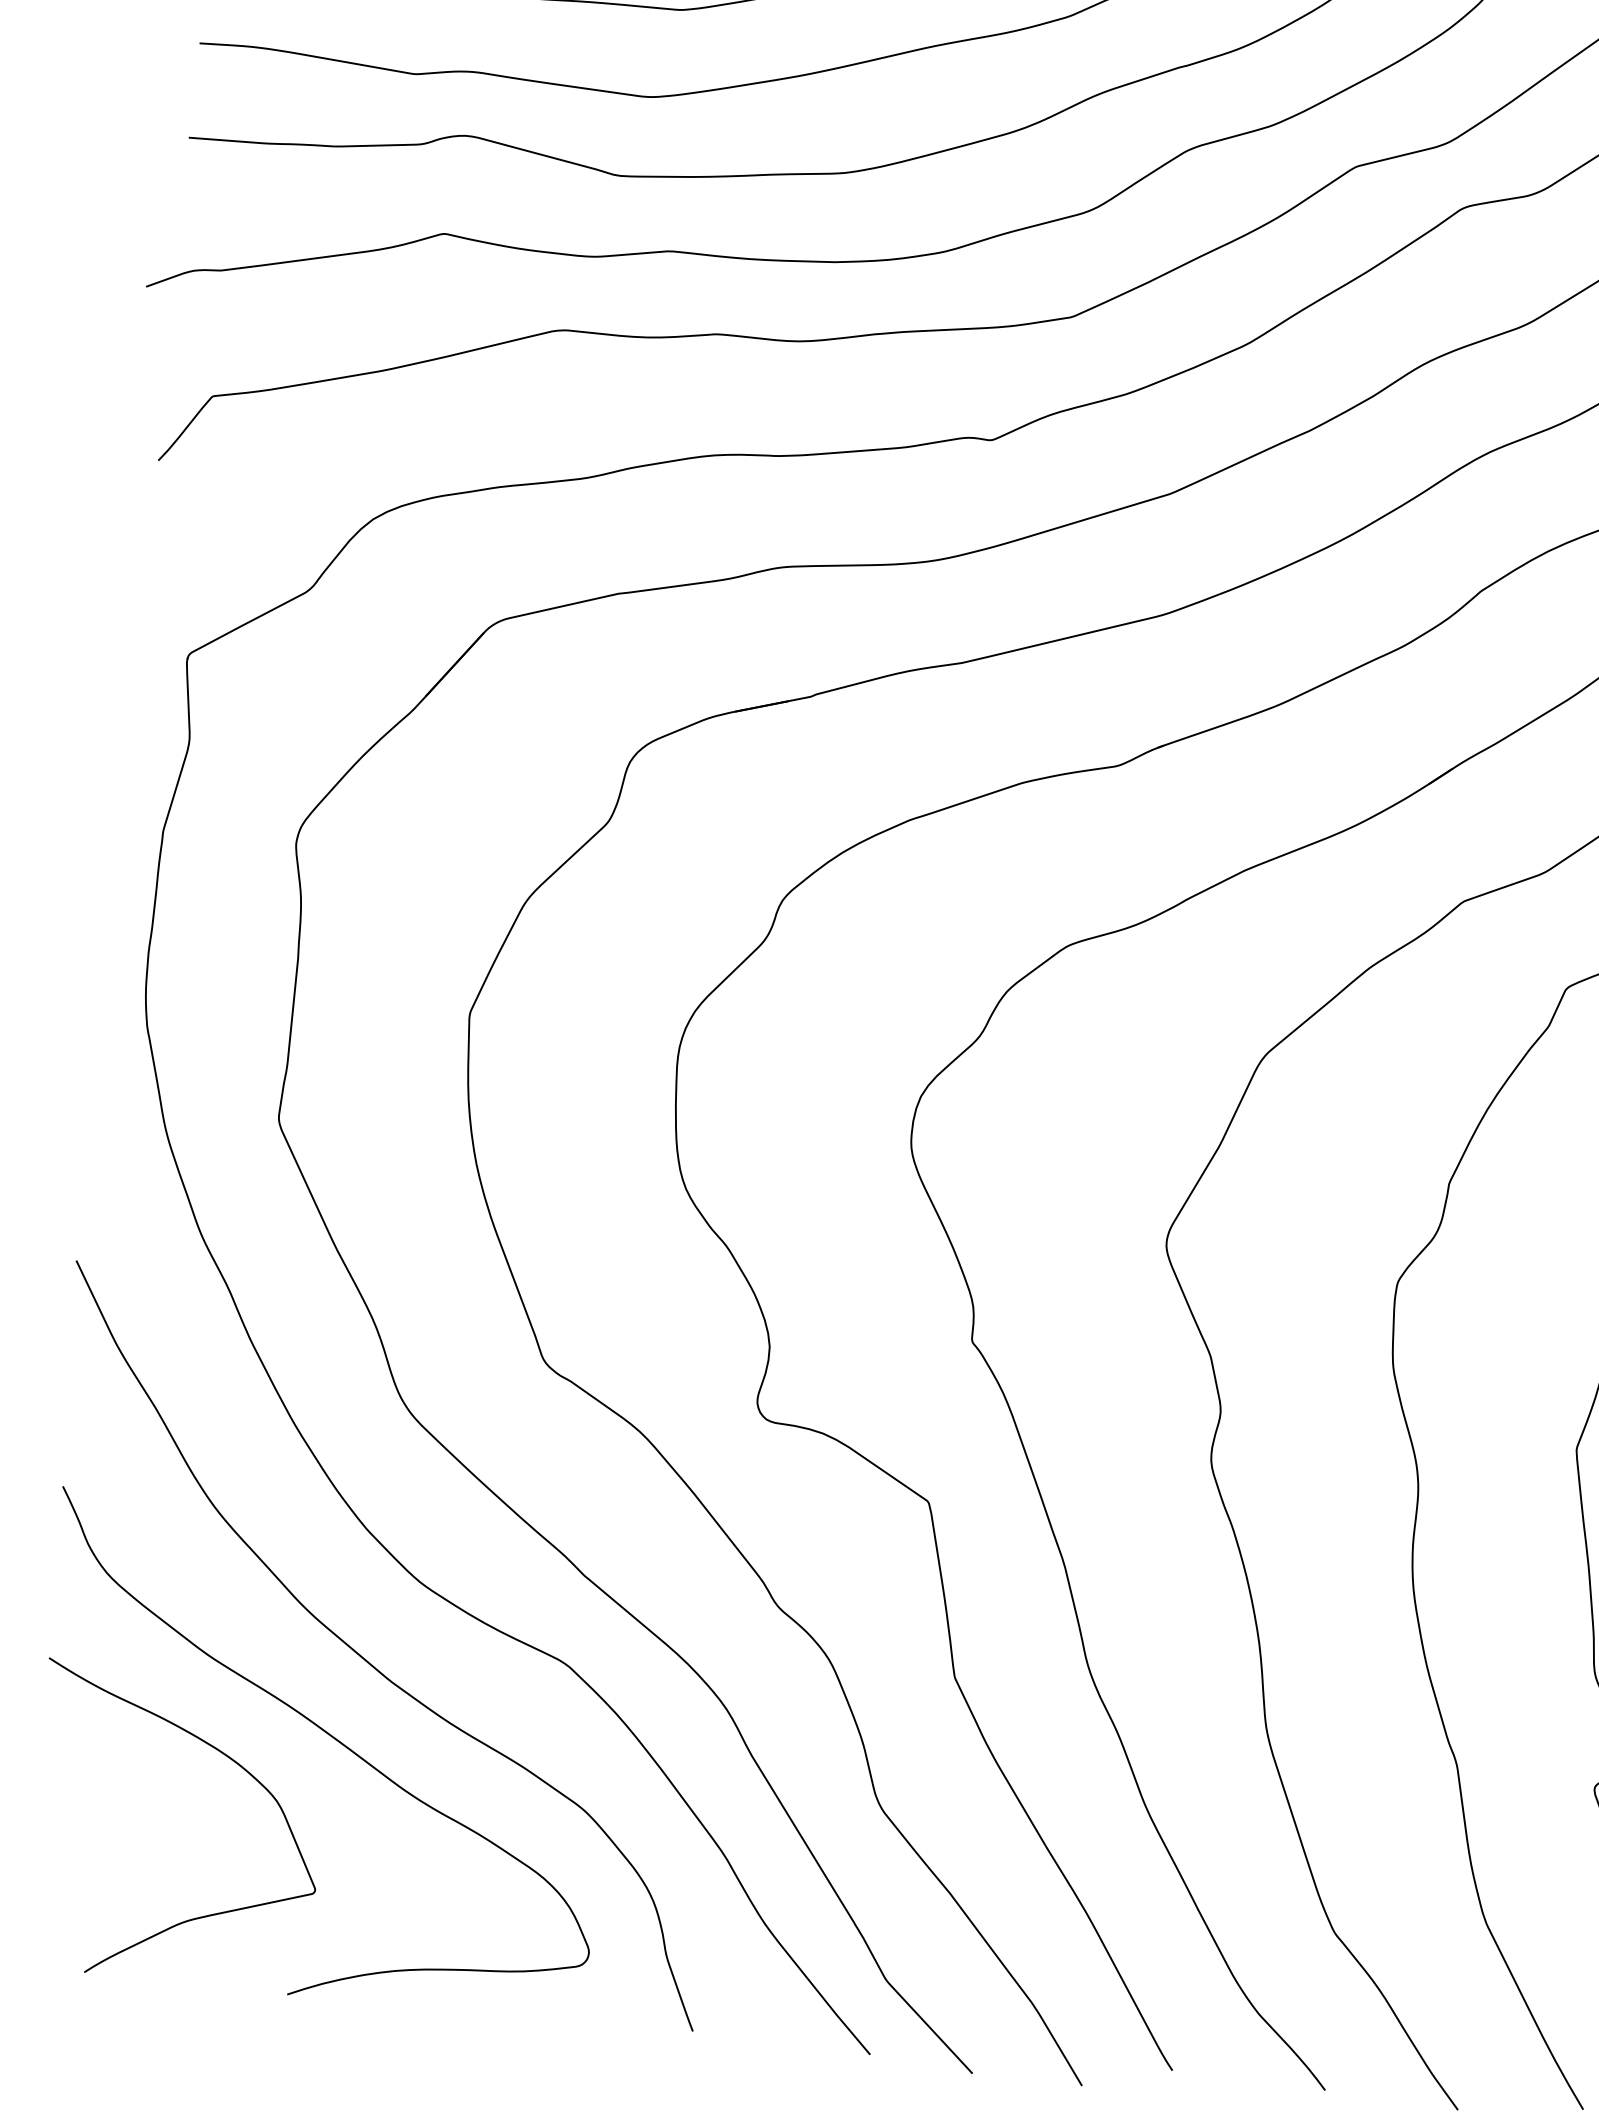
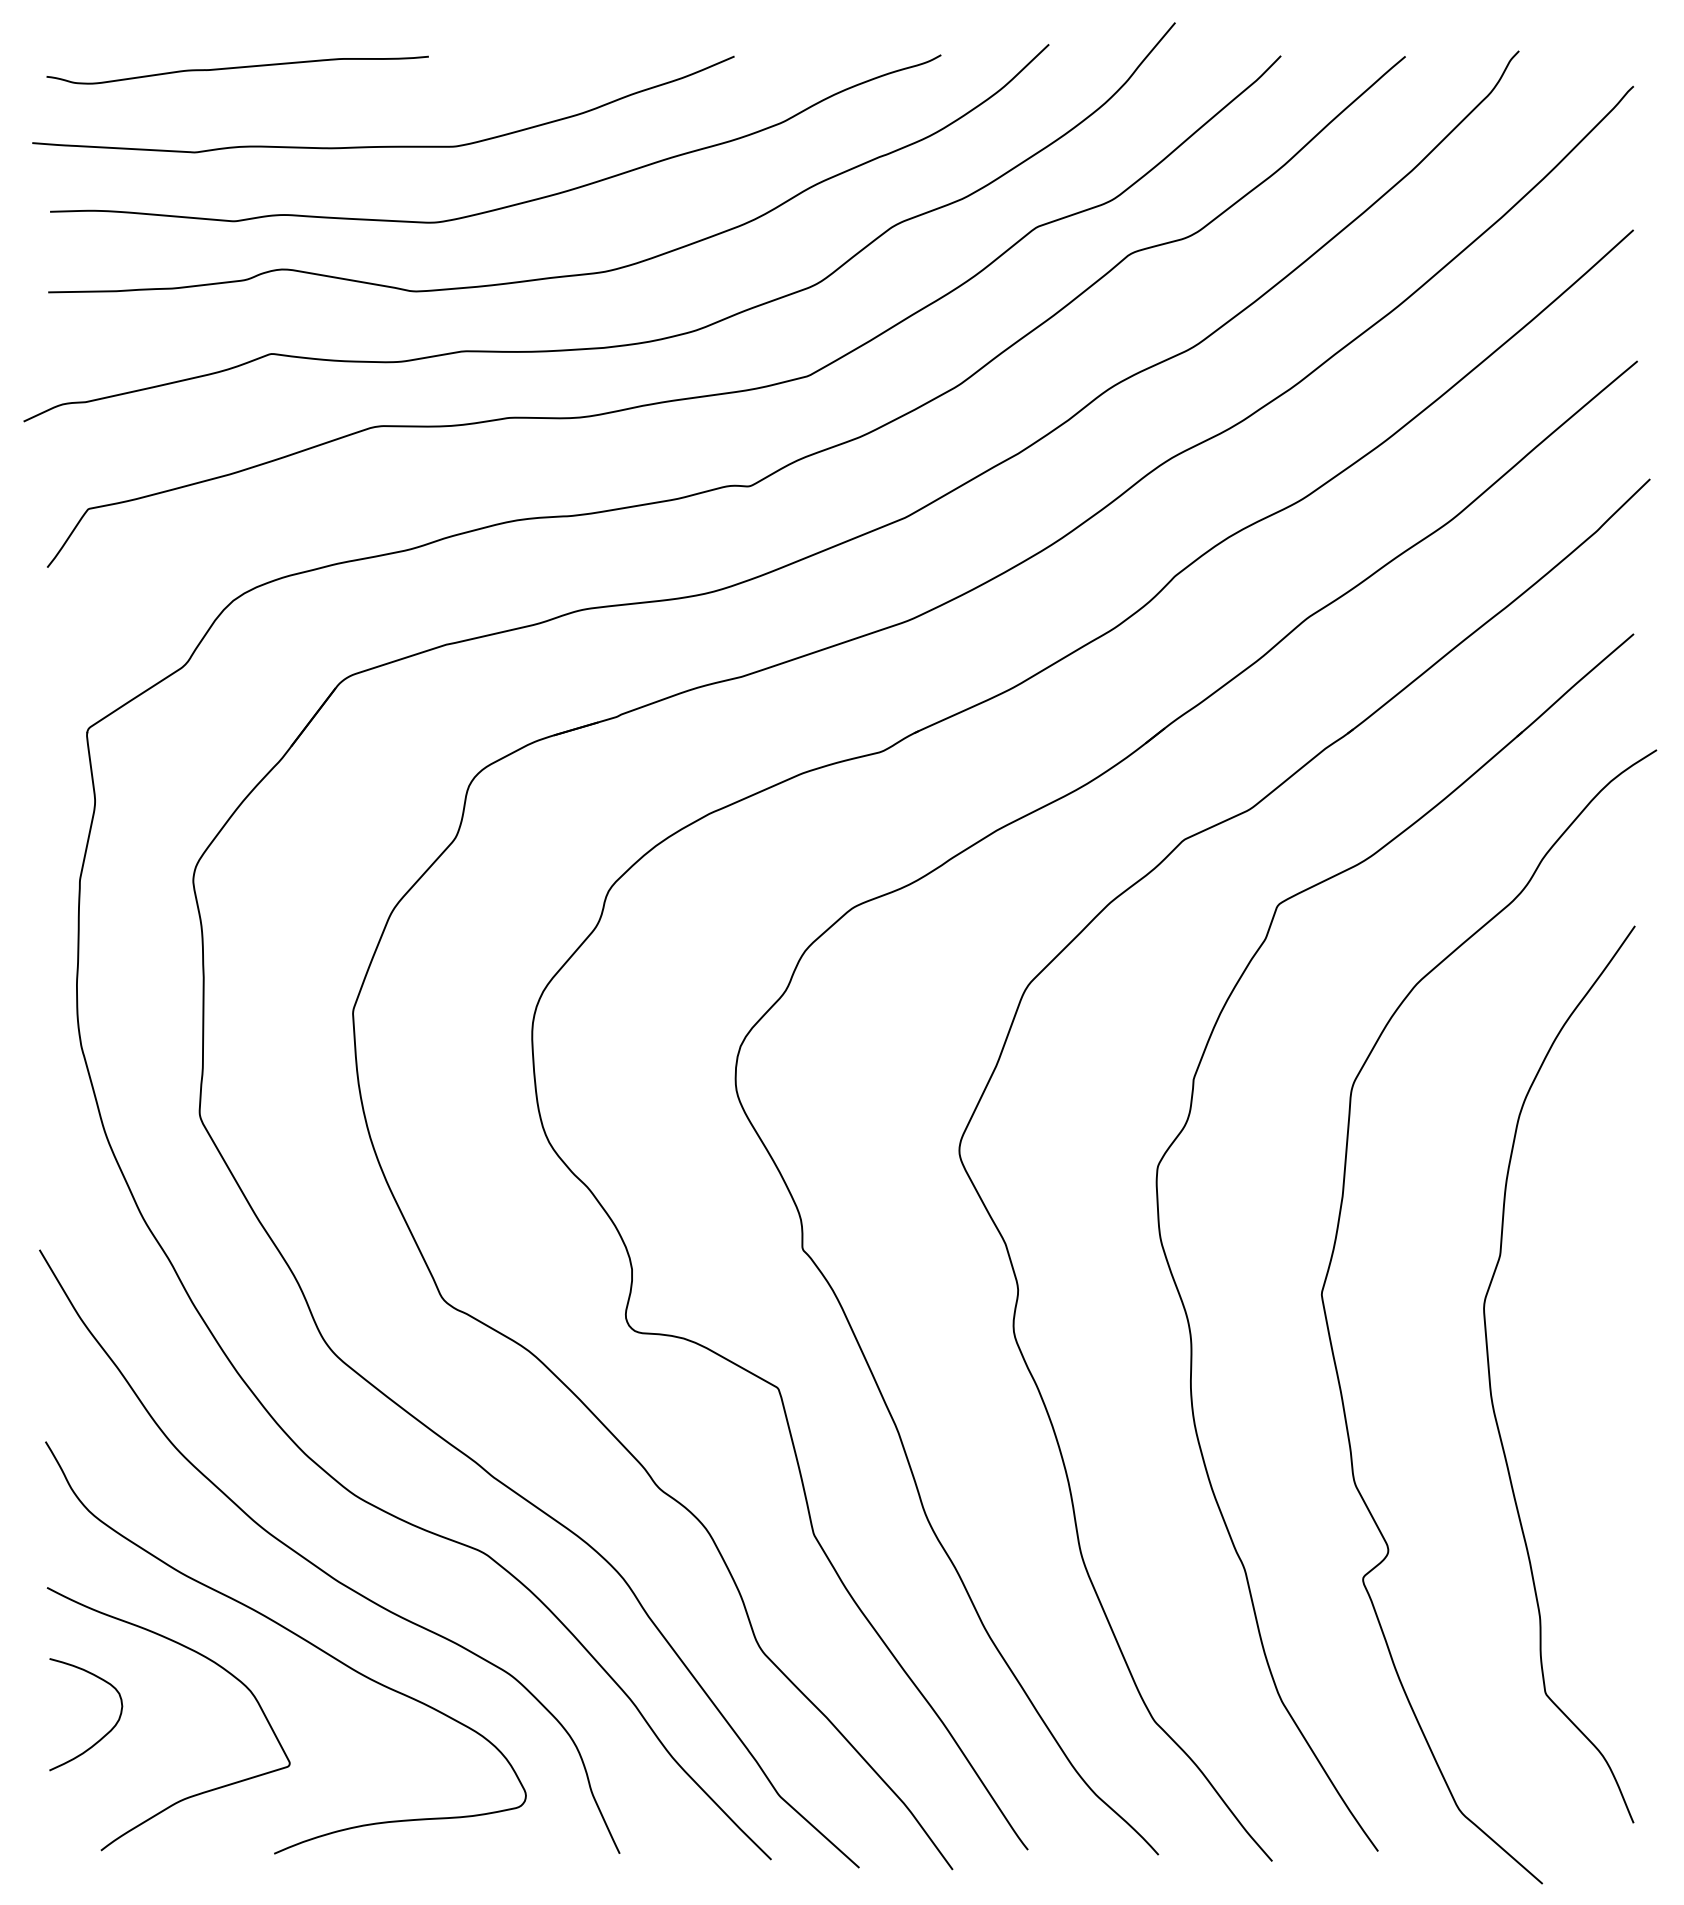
curve: (99, 1837) -> (103, 1735), added

